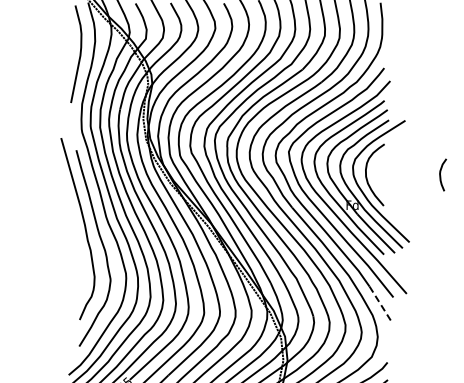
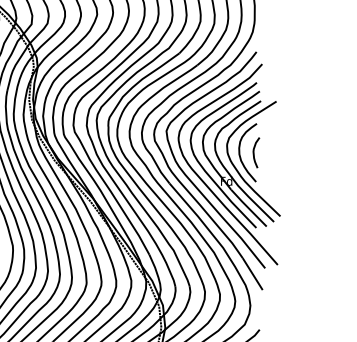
curve: (441, 175) -> (254, 153), moved
line: (380, 303) -> (253, 274), dashed -> solid

